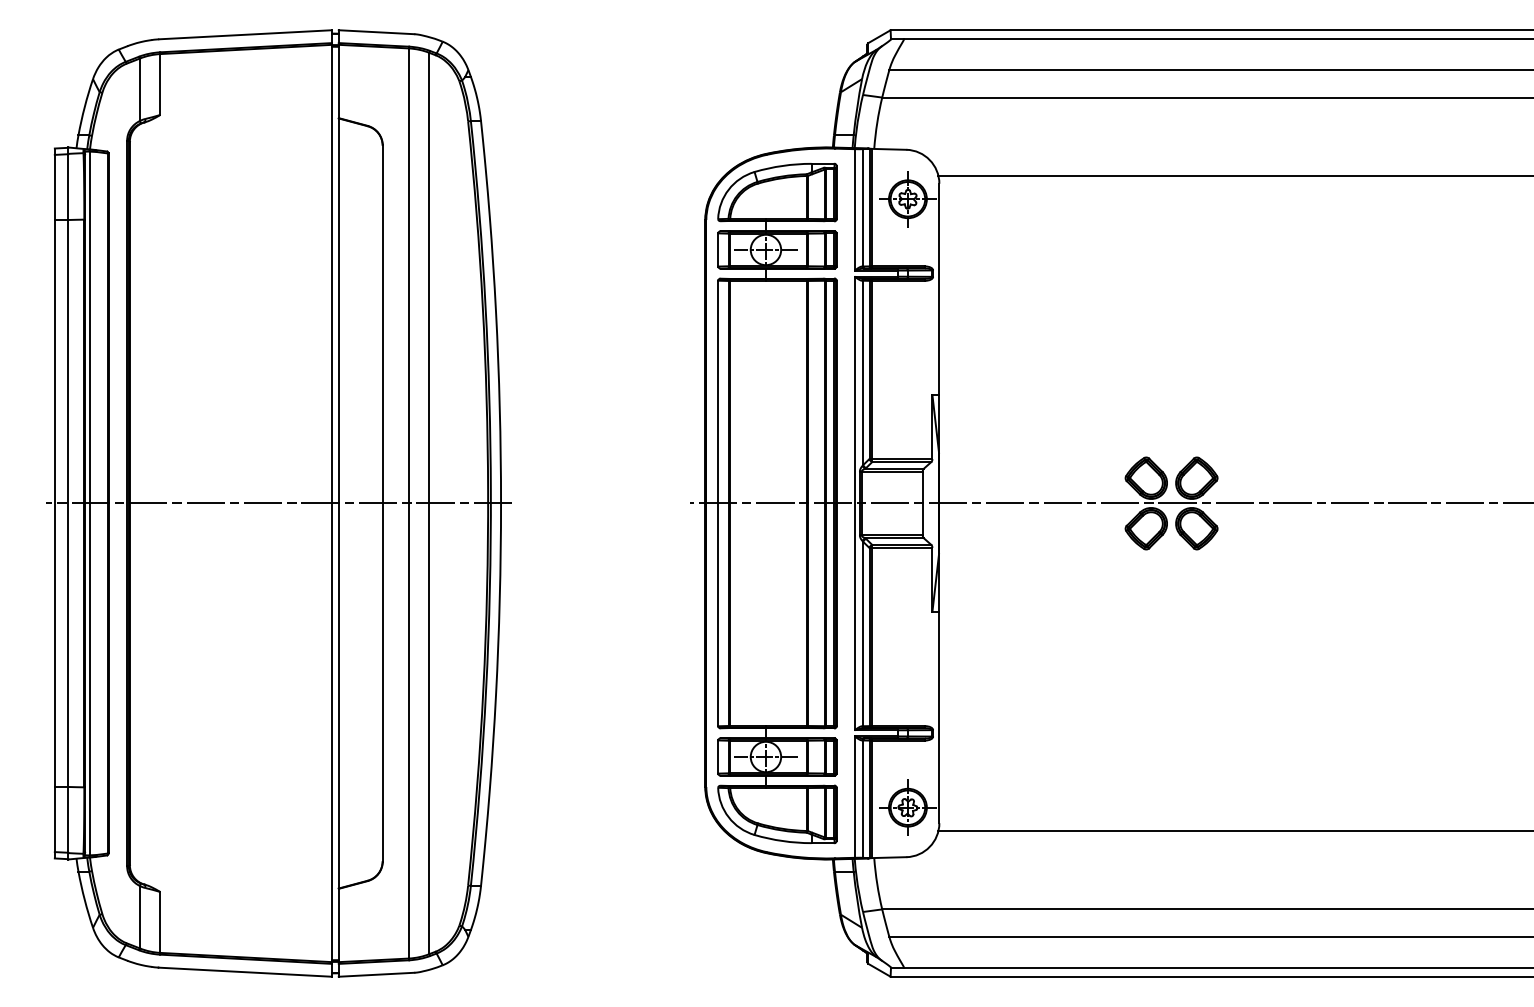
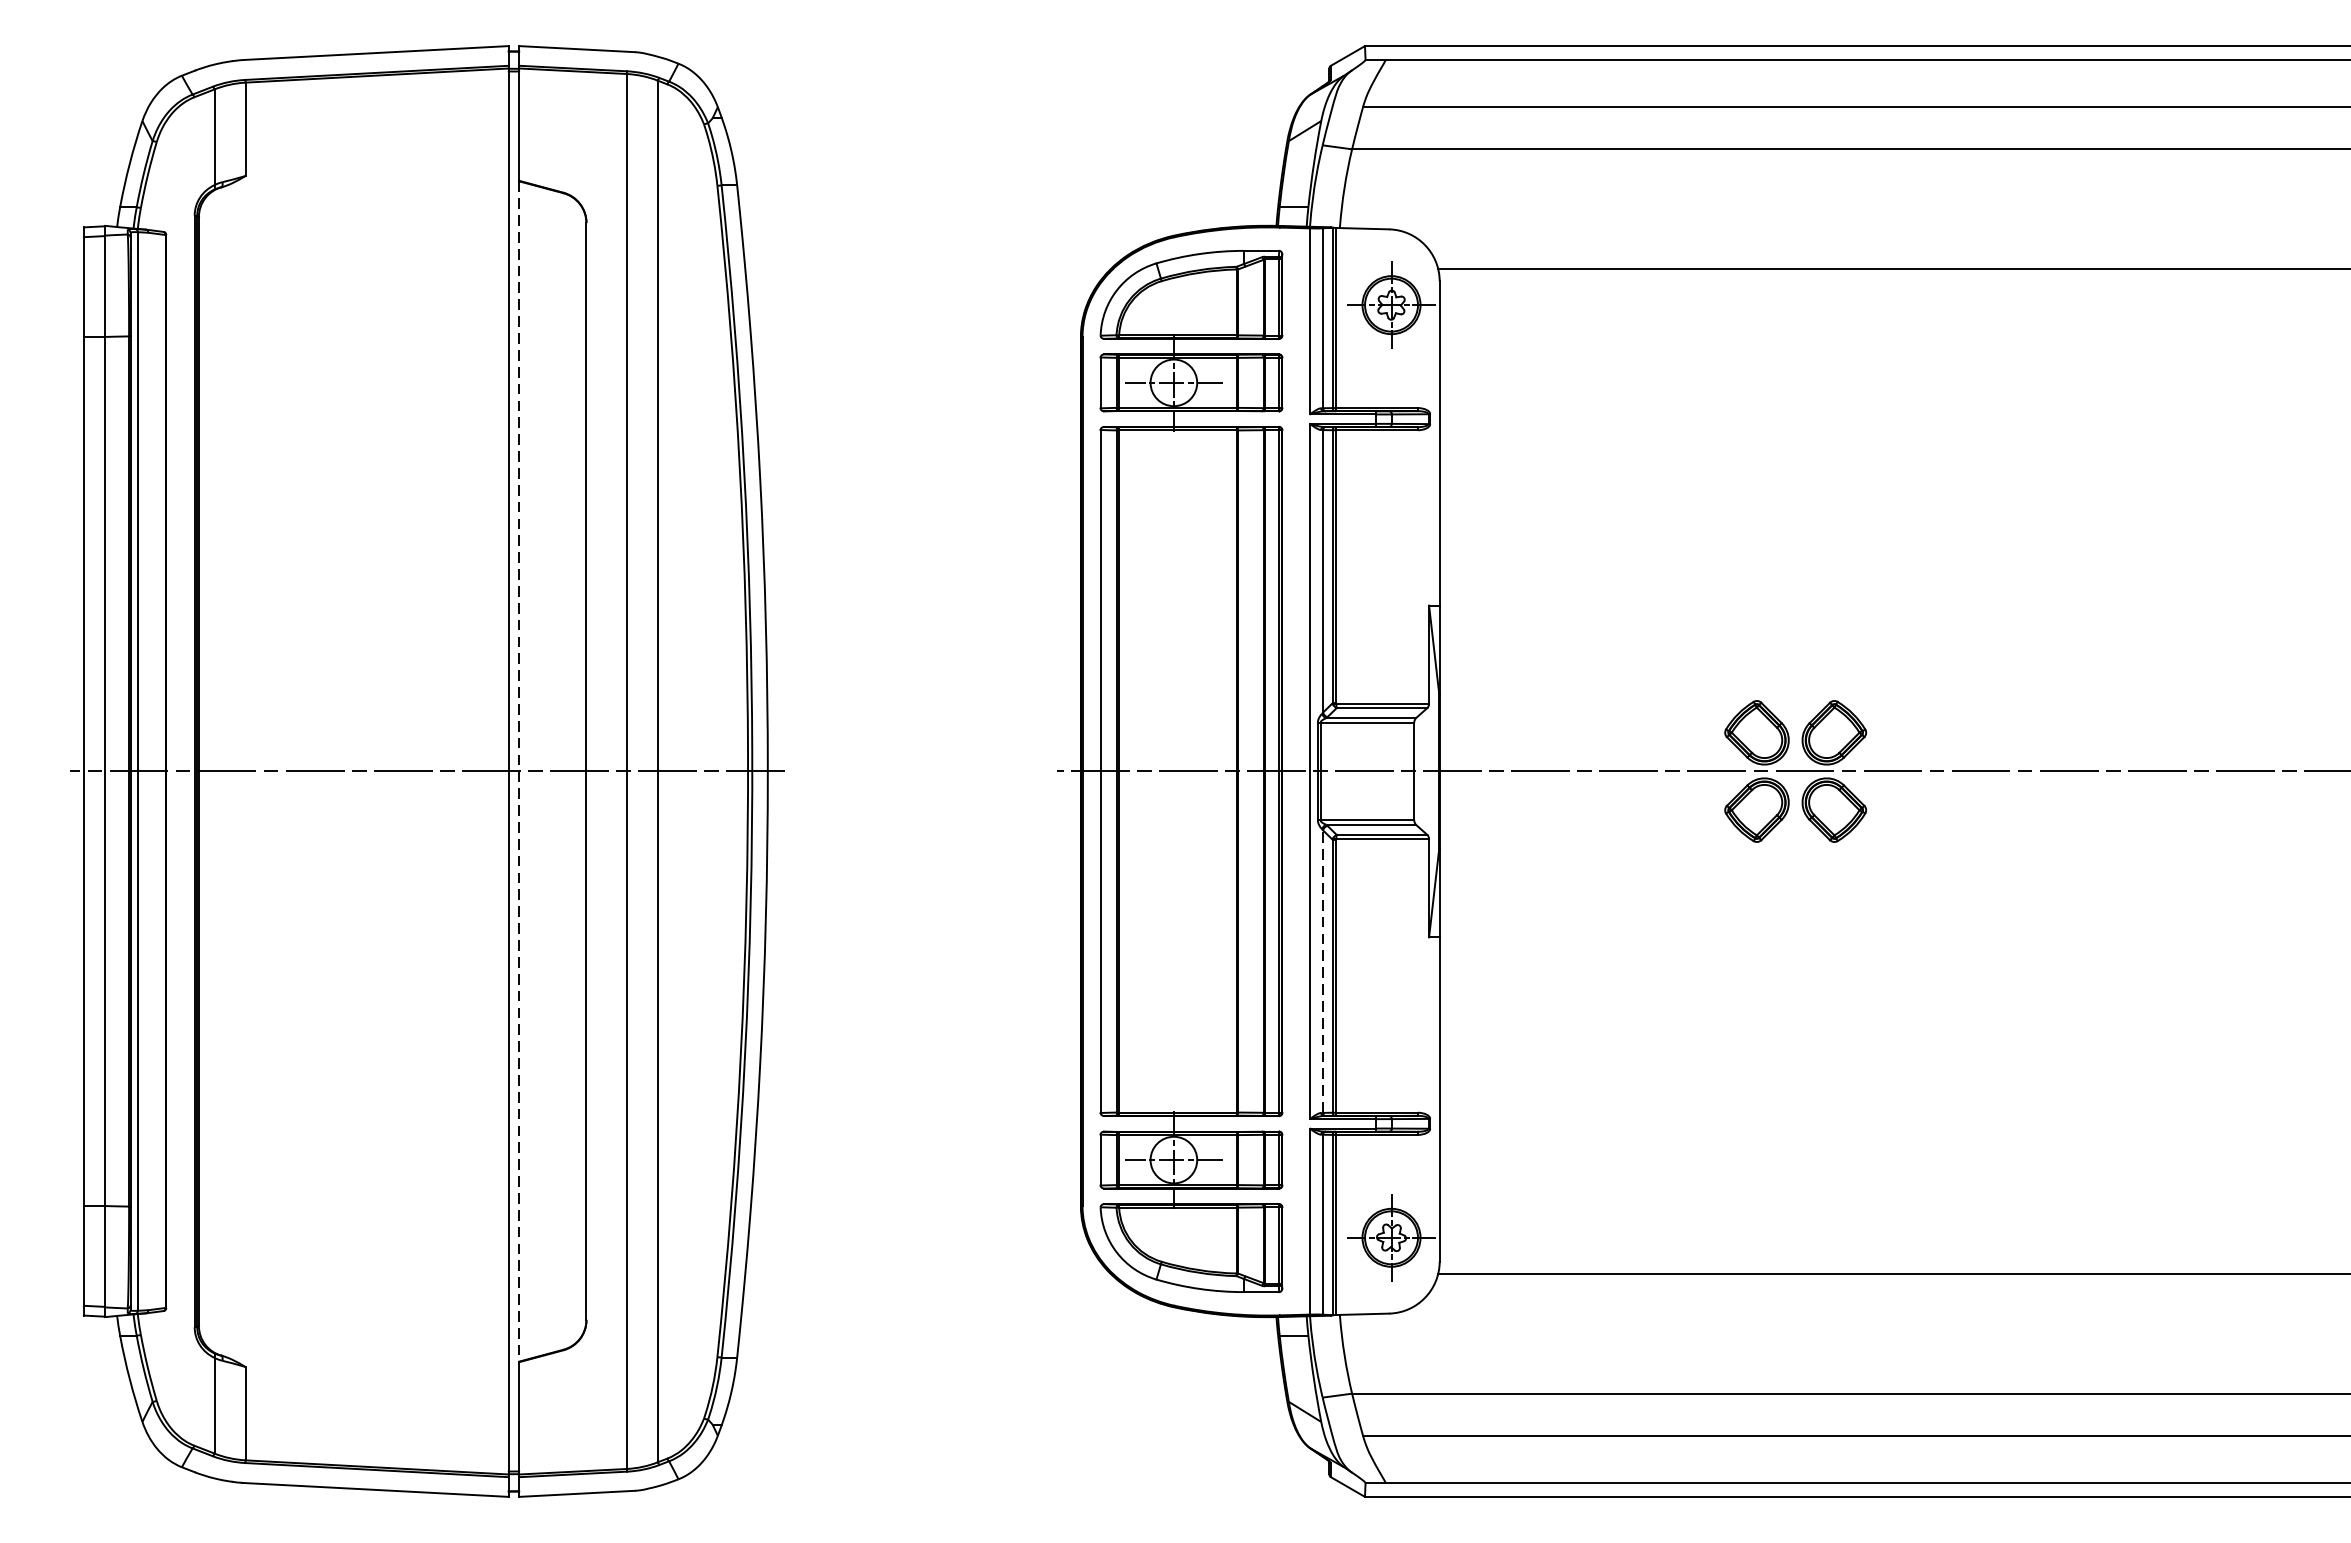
line: (338, 503) -> (518, 771), solid -> dashed
line: (863, 633) -> (1323, 970), solid -> dashed

